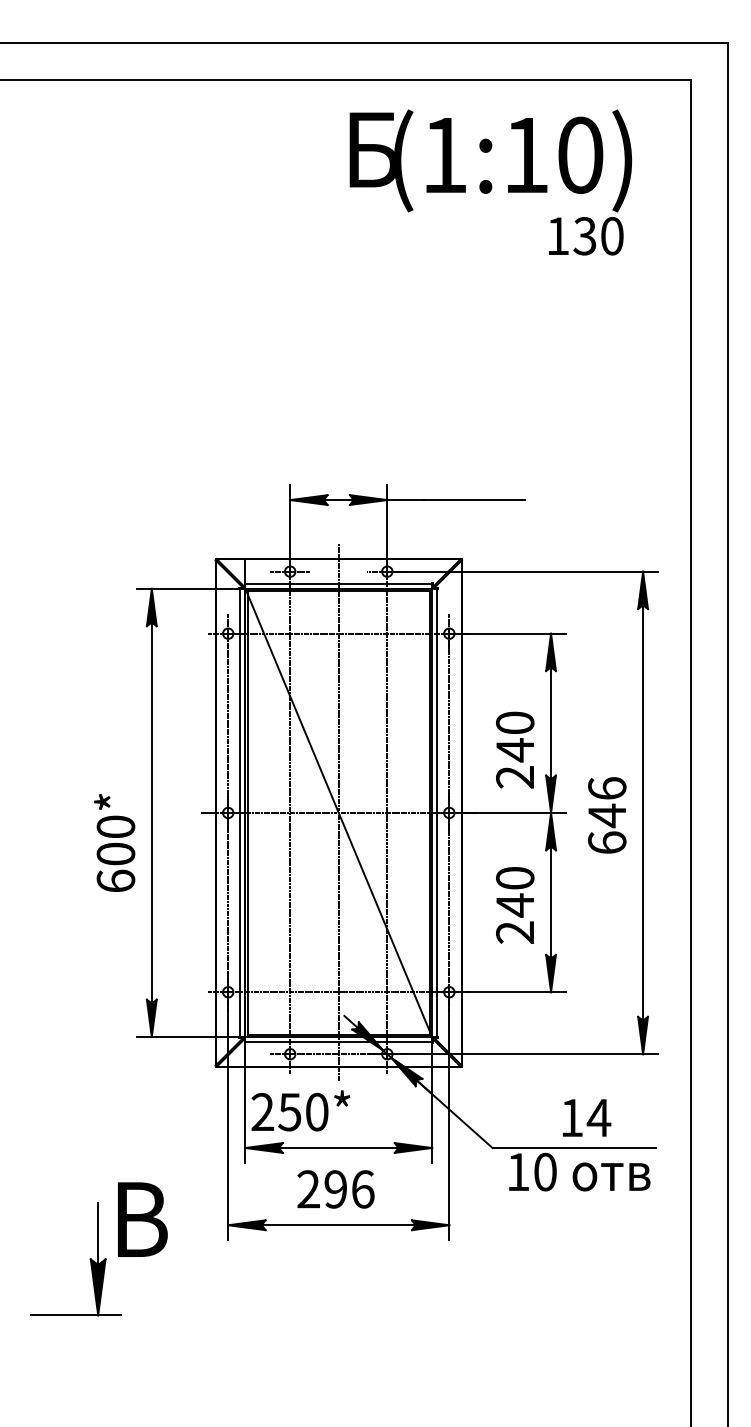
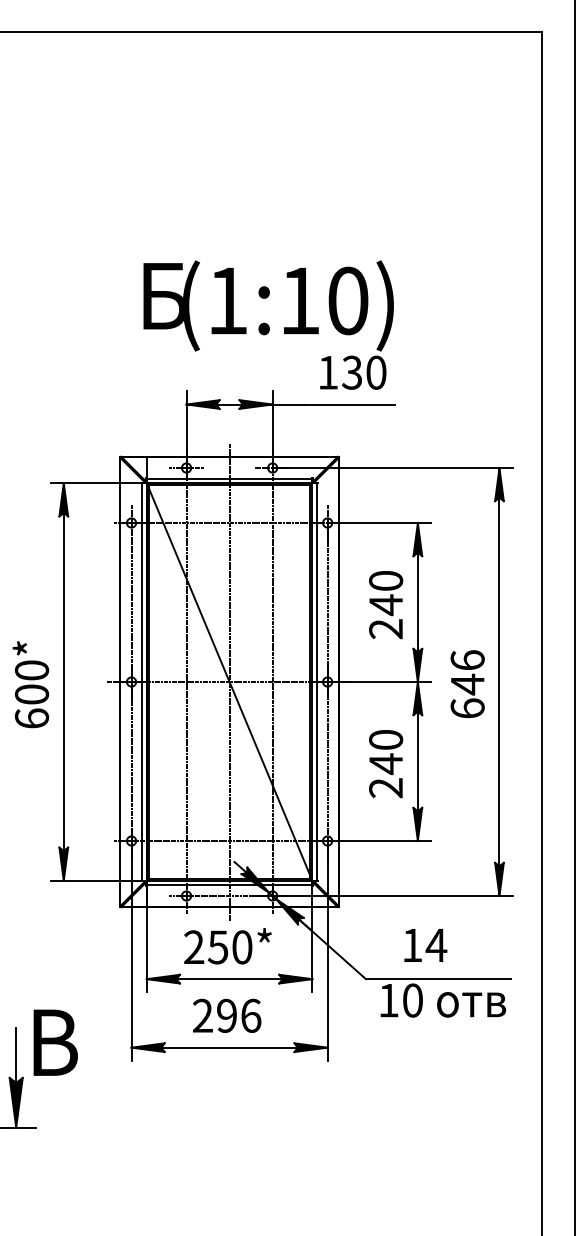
text: (490, 182) -> (268, 325), moved
text: (515, 749) -> (386, 604), moved
text: (114, 842) -> (30, 684), moved
text: (300, 1110) -> (227, 945), moved
text: (586, 1117) -> (425, 945), moved

